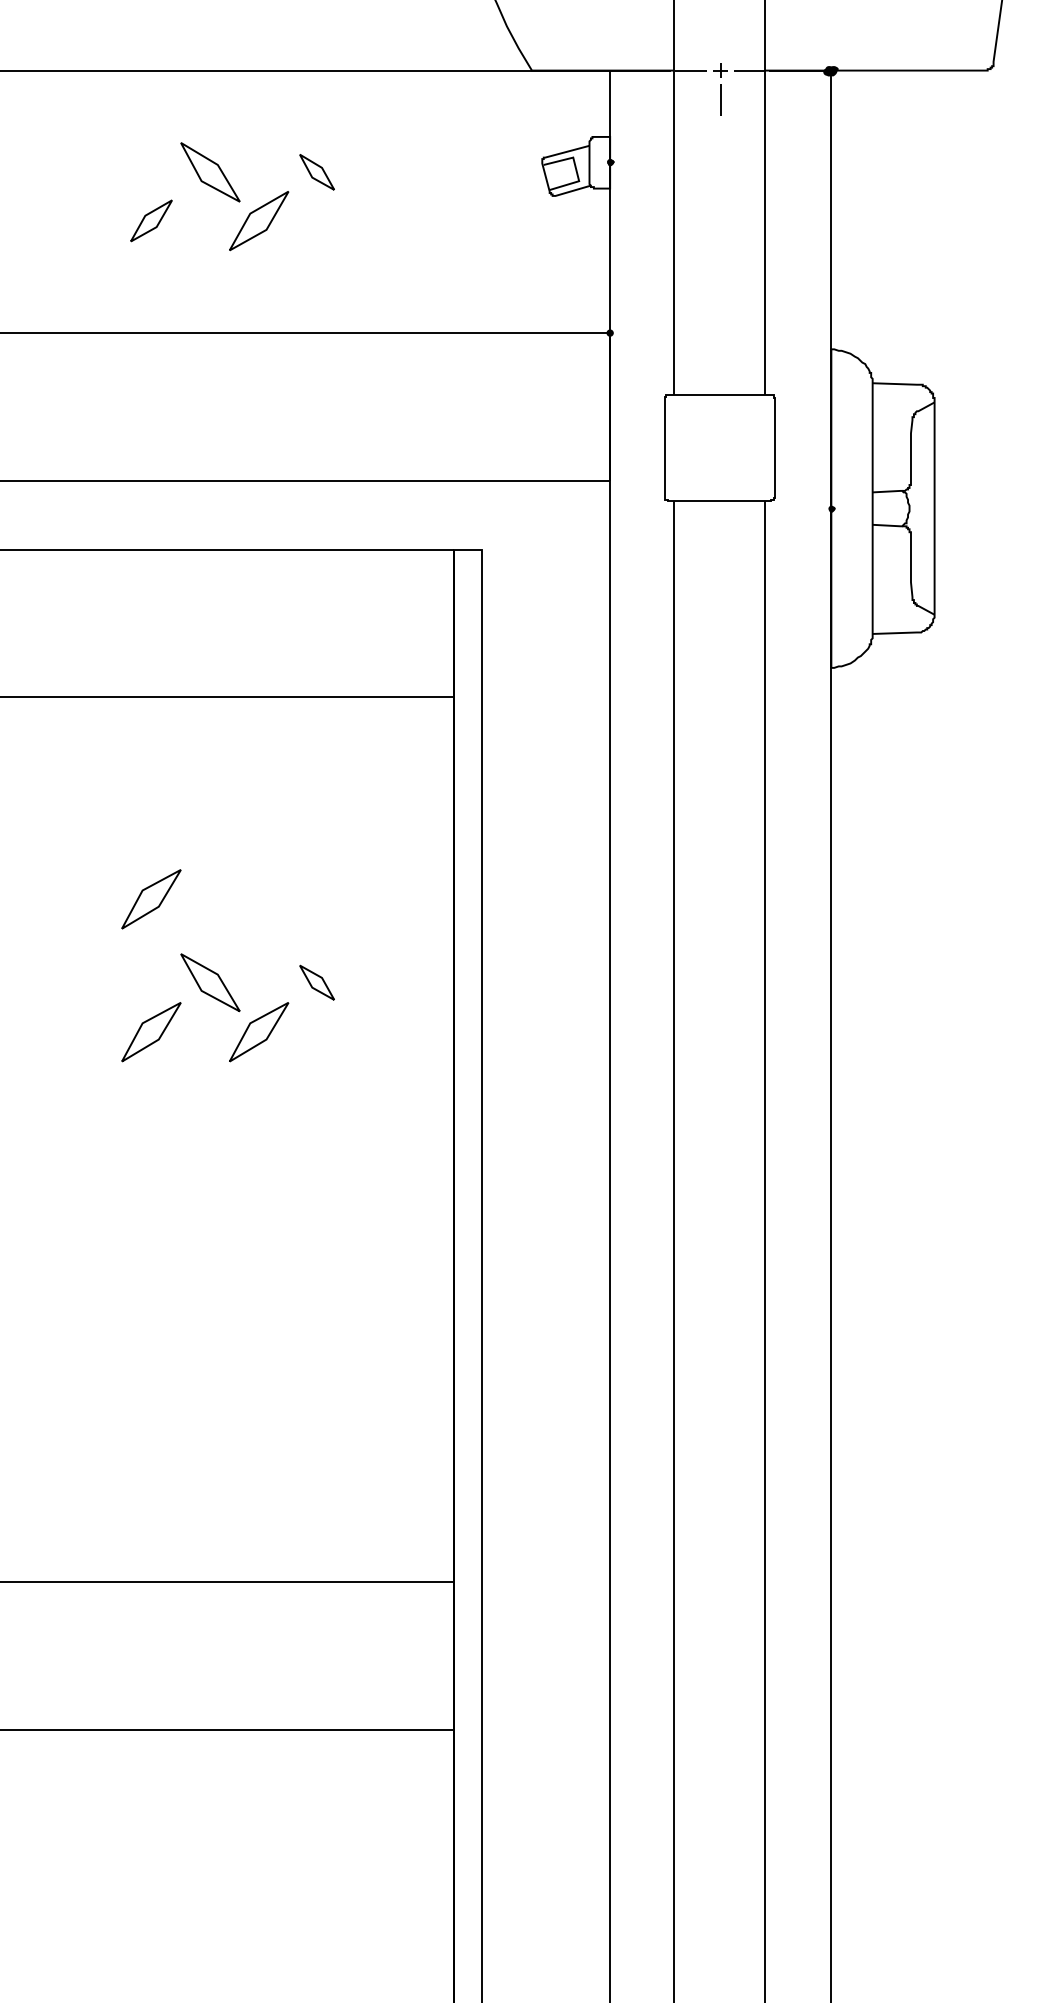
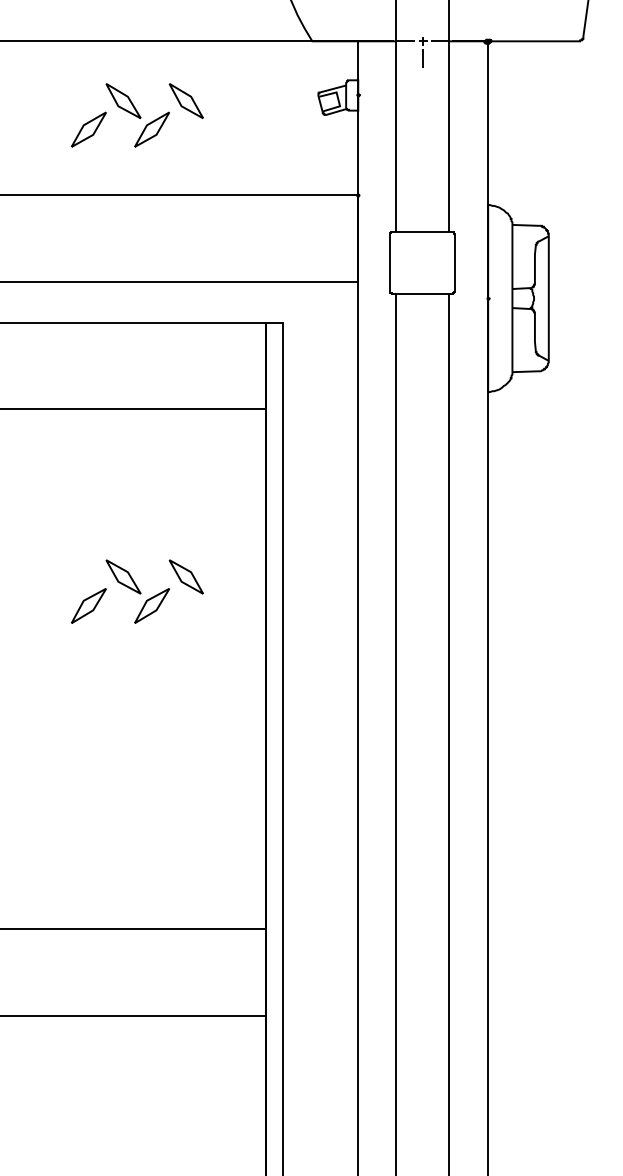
part: (315, 171) -> (185, 100), size x1.67
part: (150, 220) -> (88, 129), size x1.43
part: (150, 898) -> (88, 527), removed
part: (315, 981) -> (185, 576), size x1.67

